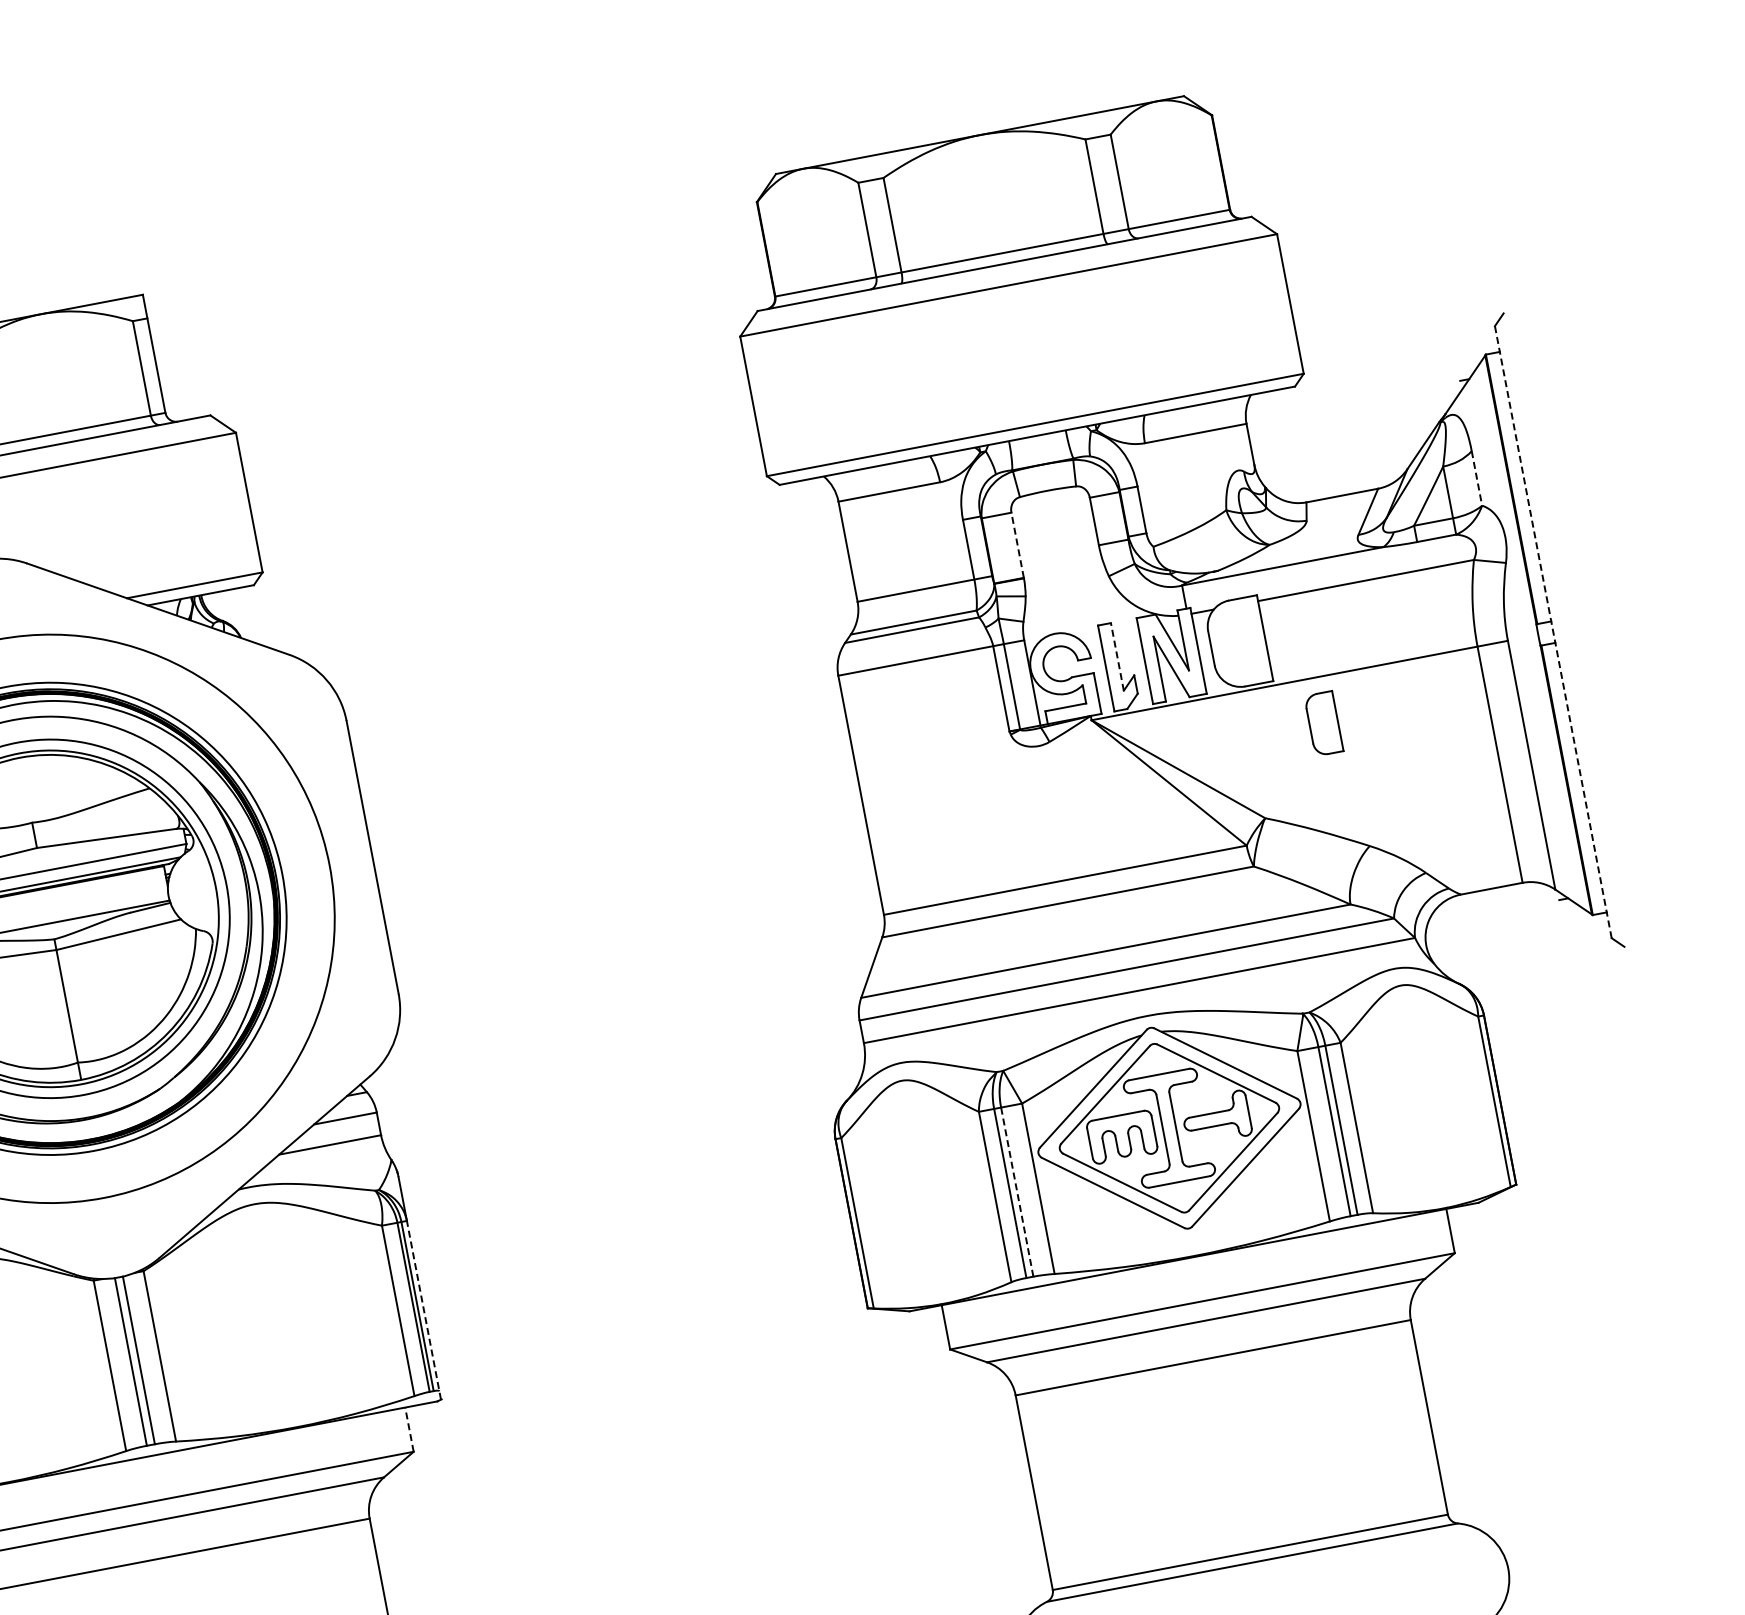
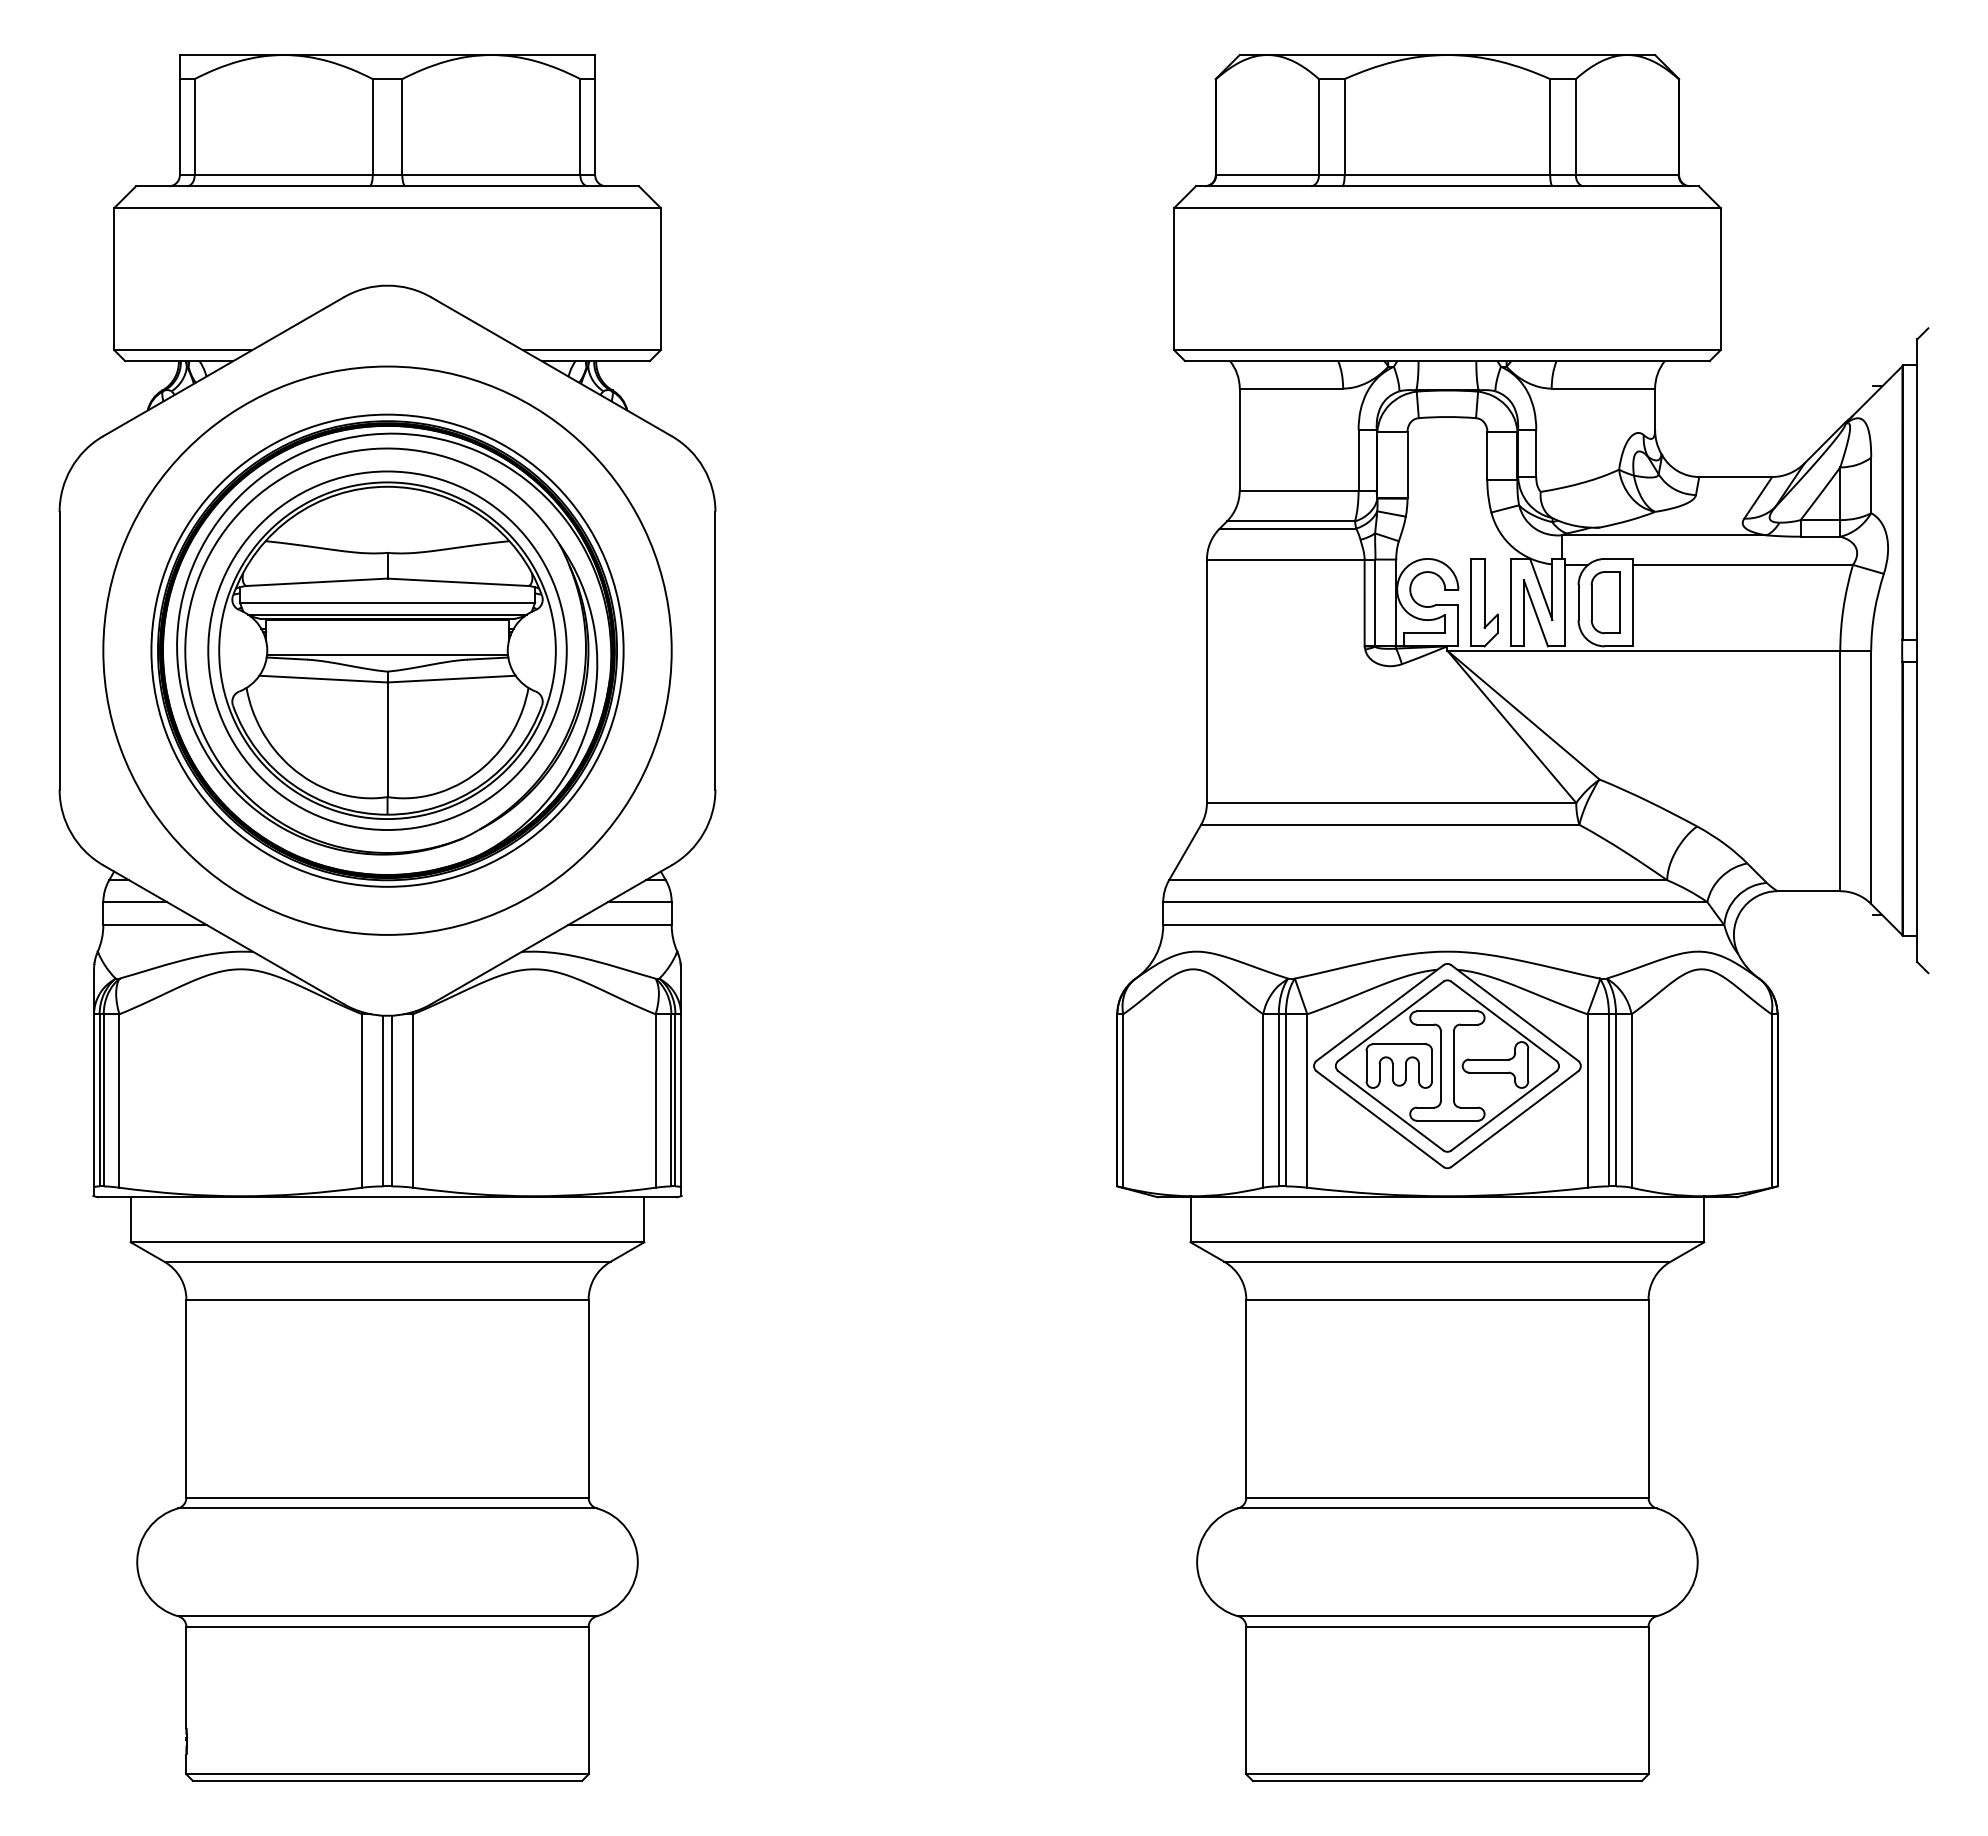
line: (1477, 478) -> (1871, 485), dashed -> solid
line: (1017, 544) -> (1407, 464), dashed -> solid
line: (1553, 631) -> (1917, 650), dashed -> solid
line: (1117, 656) -> (1484, 592), dashed -> solid
part: (1323, 723) -> (1605, 602), moved
line: (1016, 1191) -> (1285, 1099), dashed -> solid
line: (424, 1310) -> (681, 1105), dashed -> solid
line: (409, 1429) -> (644, 1219), dashed -> solid

